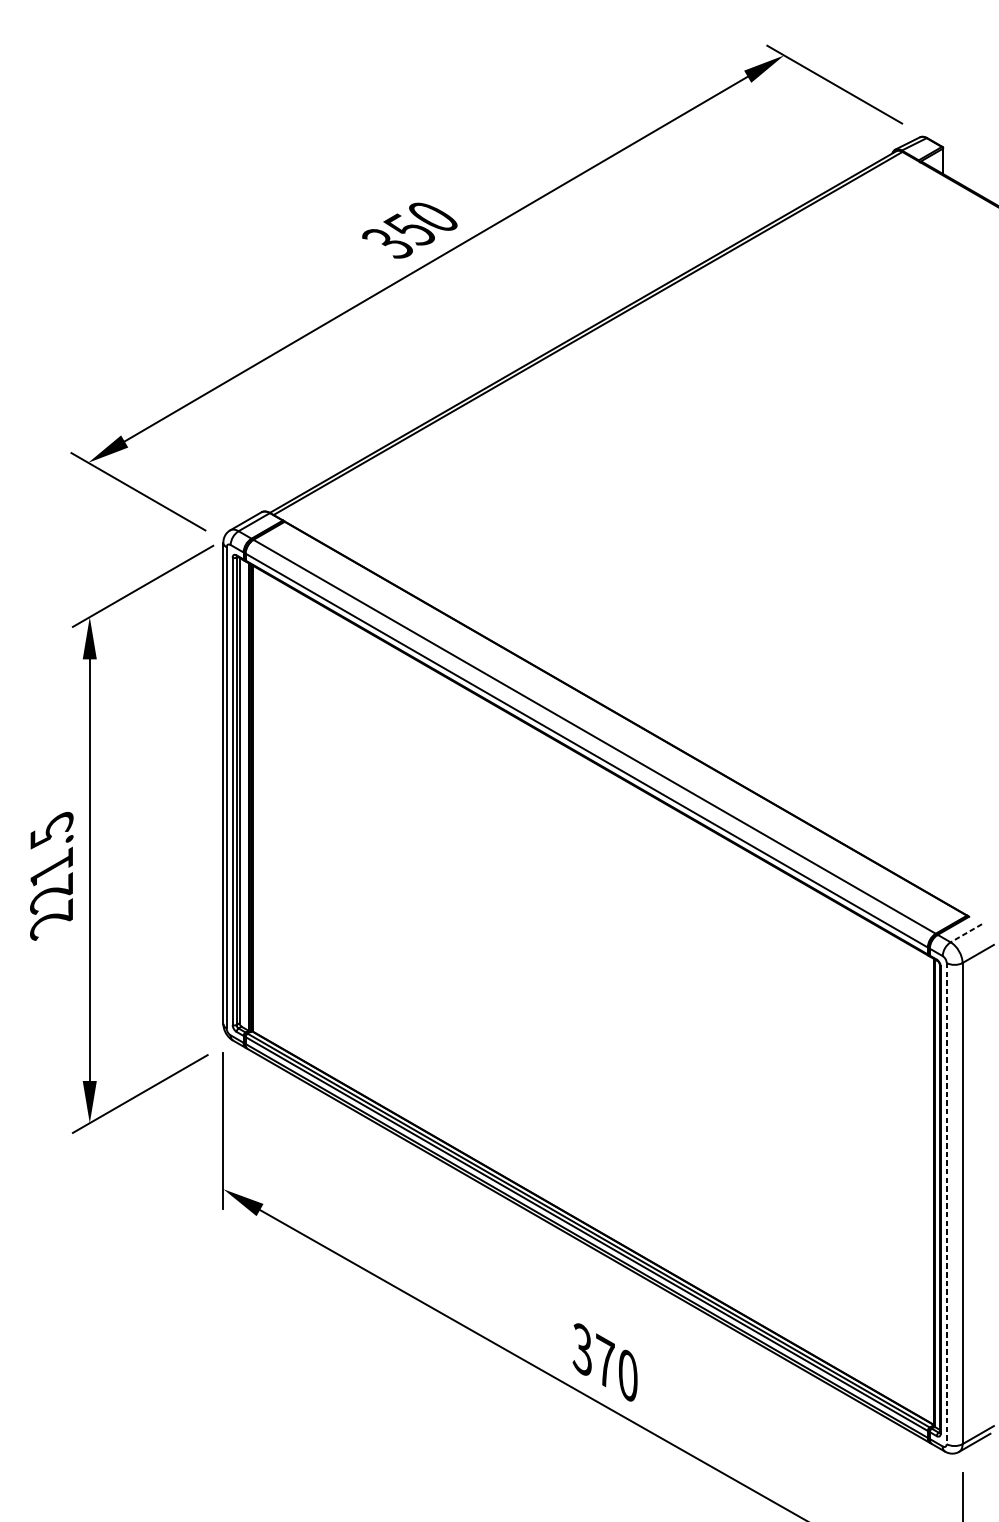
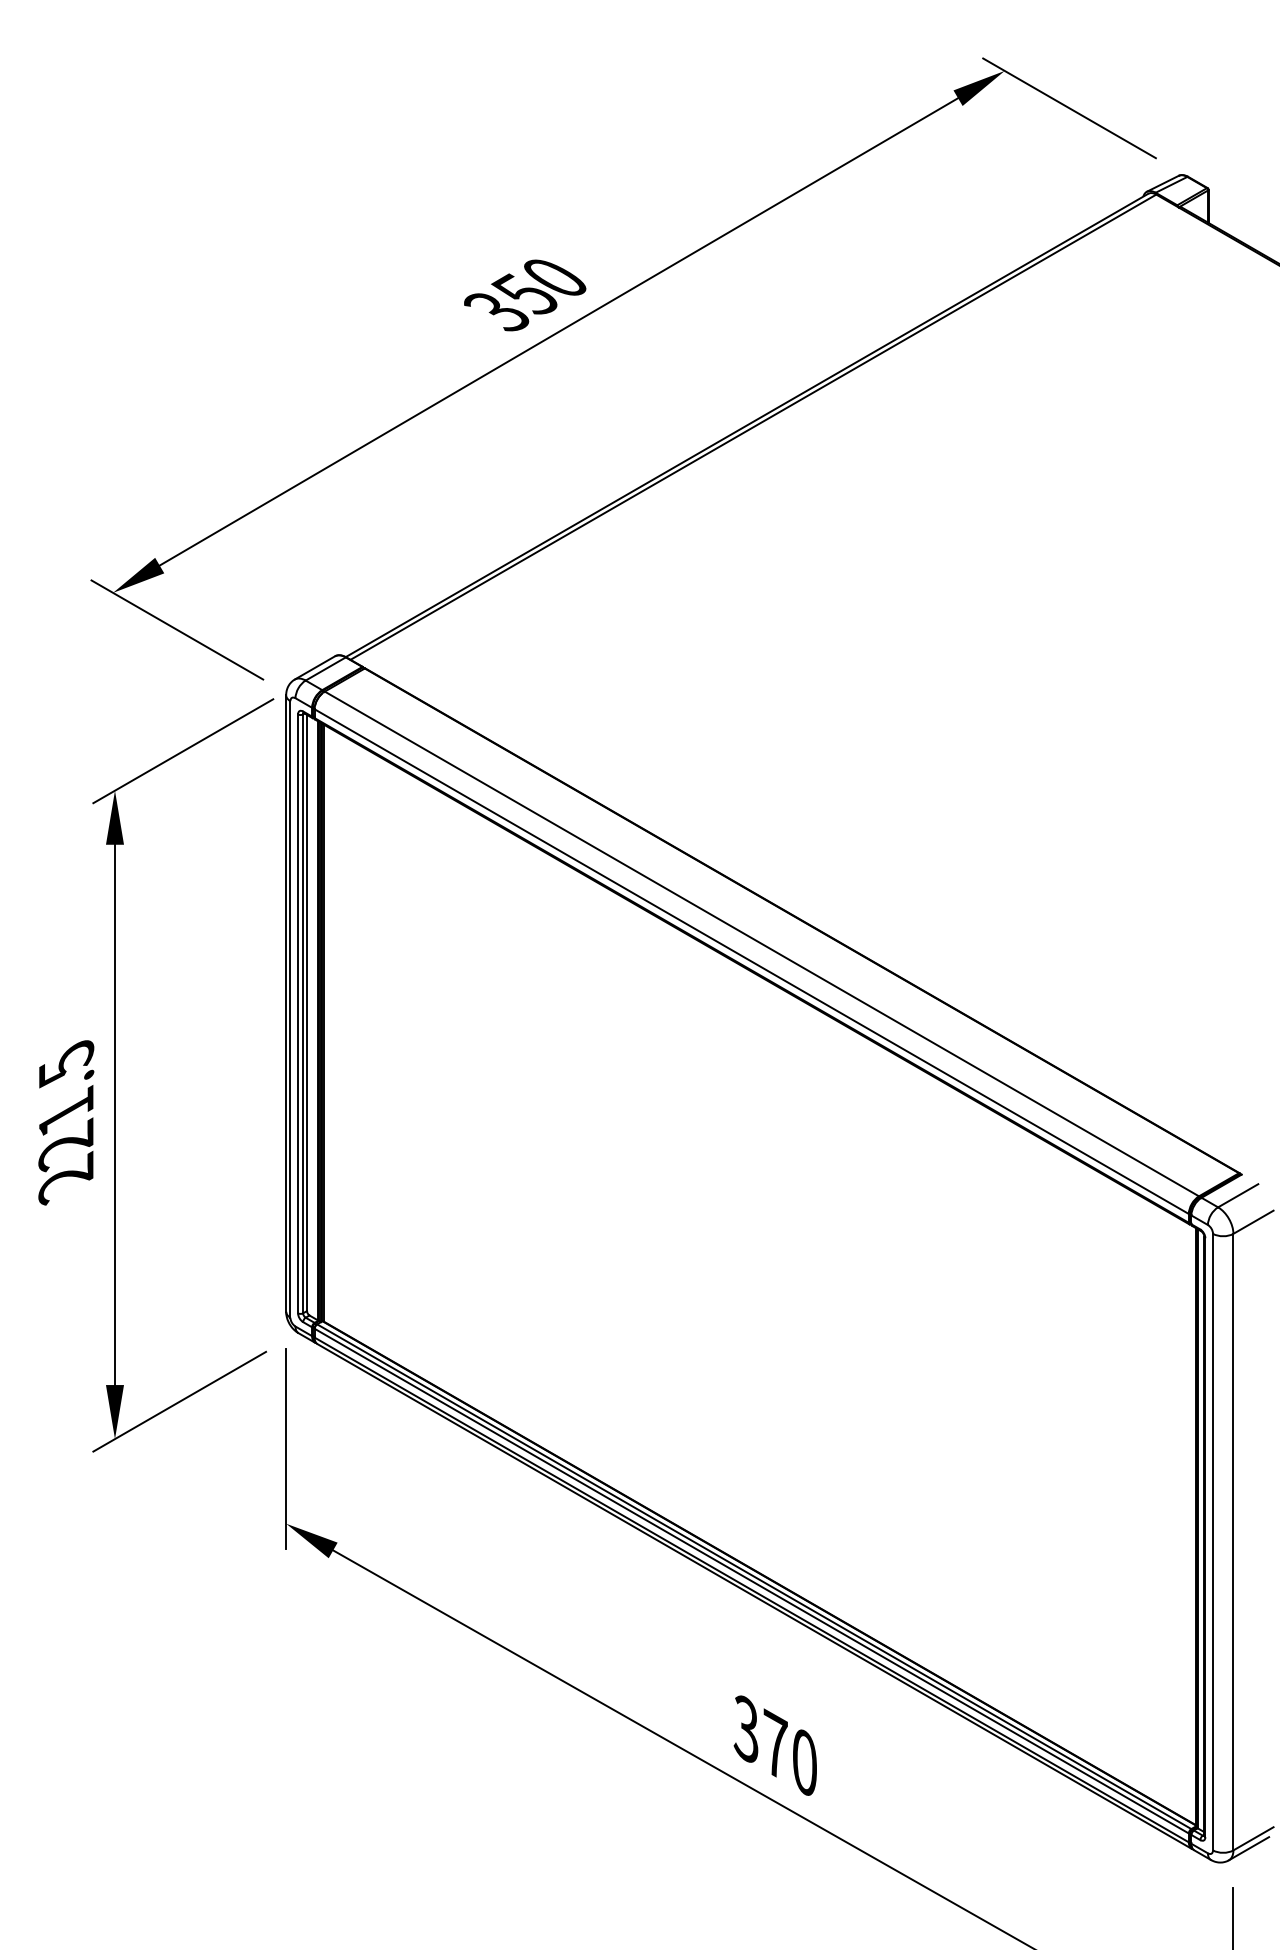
line: (965, 933) -> (1237, 1196), dashed -> solid
line: (947, 1203) -> (1213, 1542), dashed -> solid

